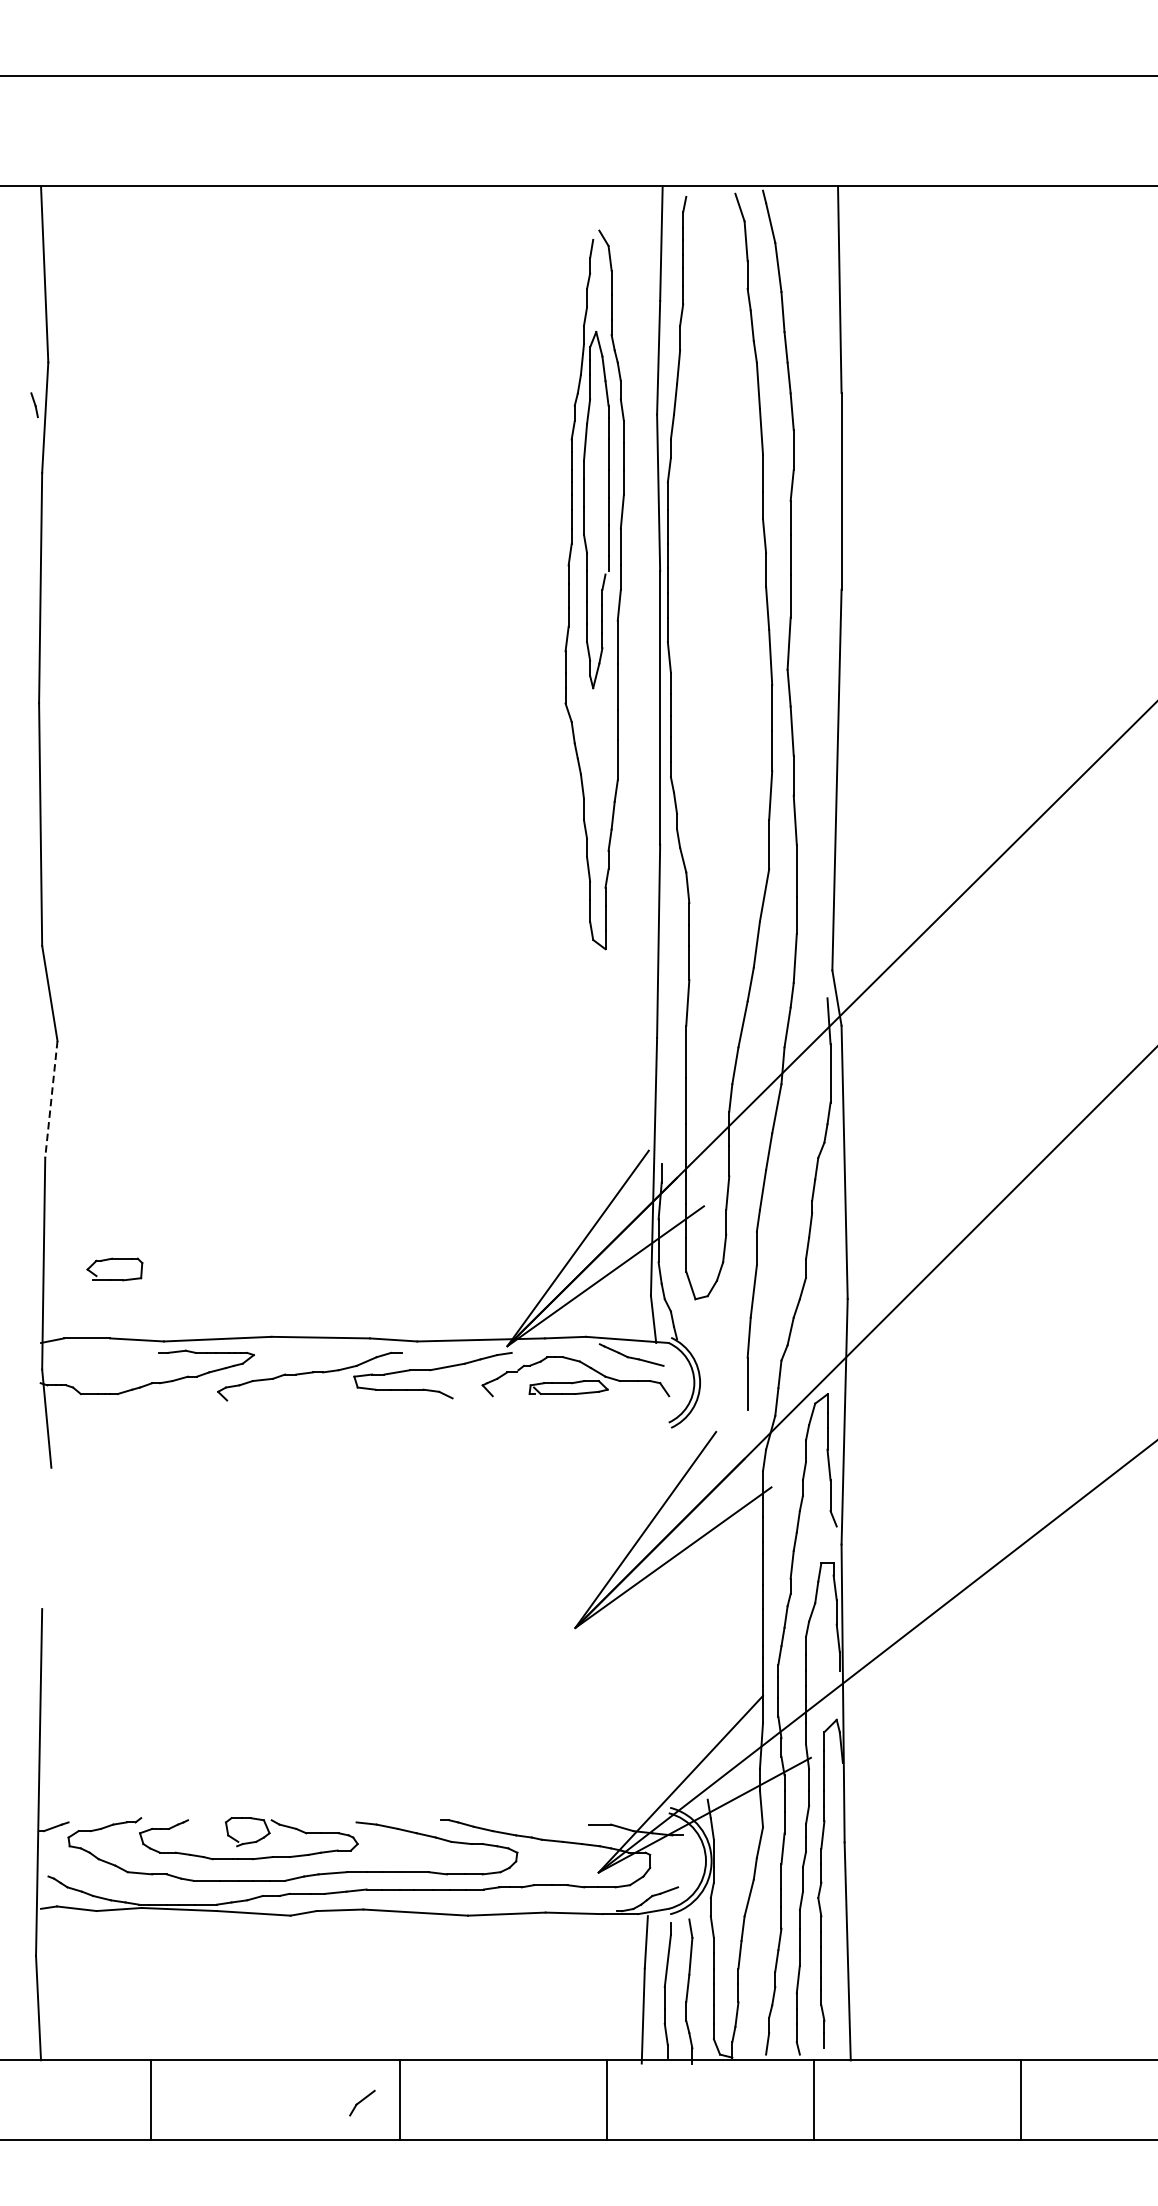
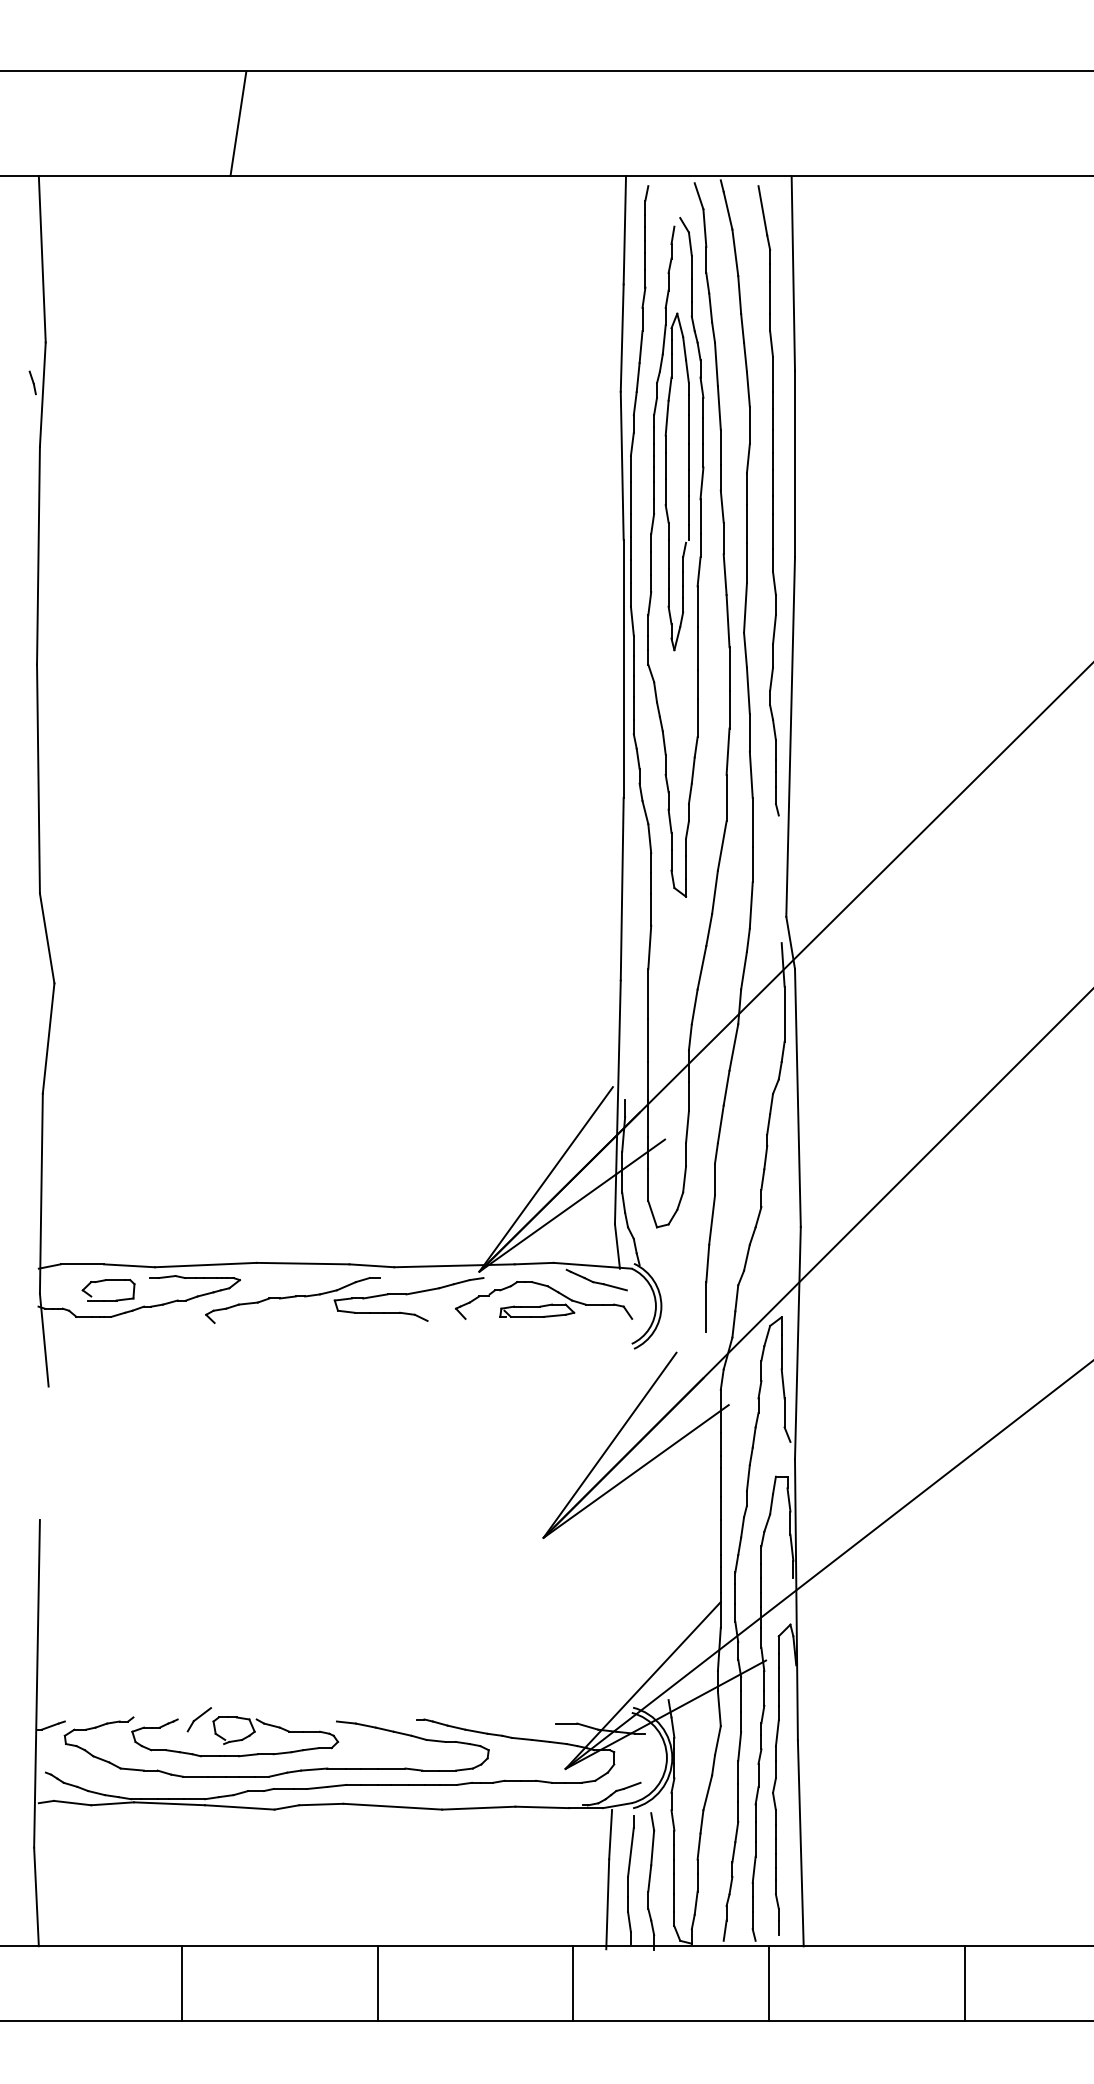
line: (252, 130) -> (238, 123), added
part: (813, 529) -> (768, 500), added
part: (594, 590) -> (675, 557), moved
line: (51, 1100) -> (48, 1039), dashed -> solid
part: (111, 1260) -> (105, 1281), moved
line: (150, 2099) -> (181, 1983), moved
part: (362, 2102) -> (199, 1719), moved

